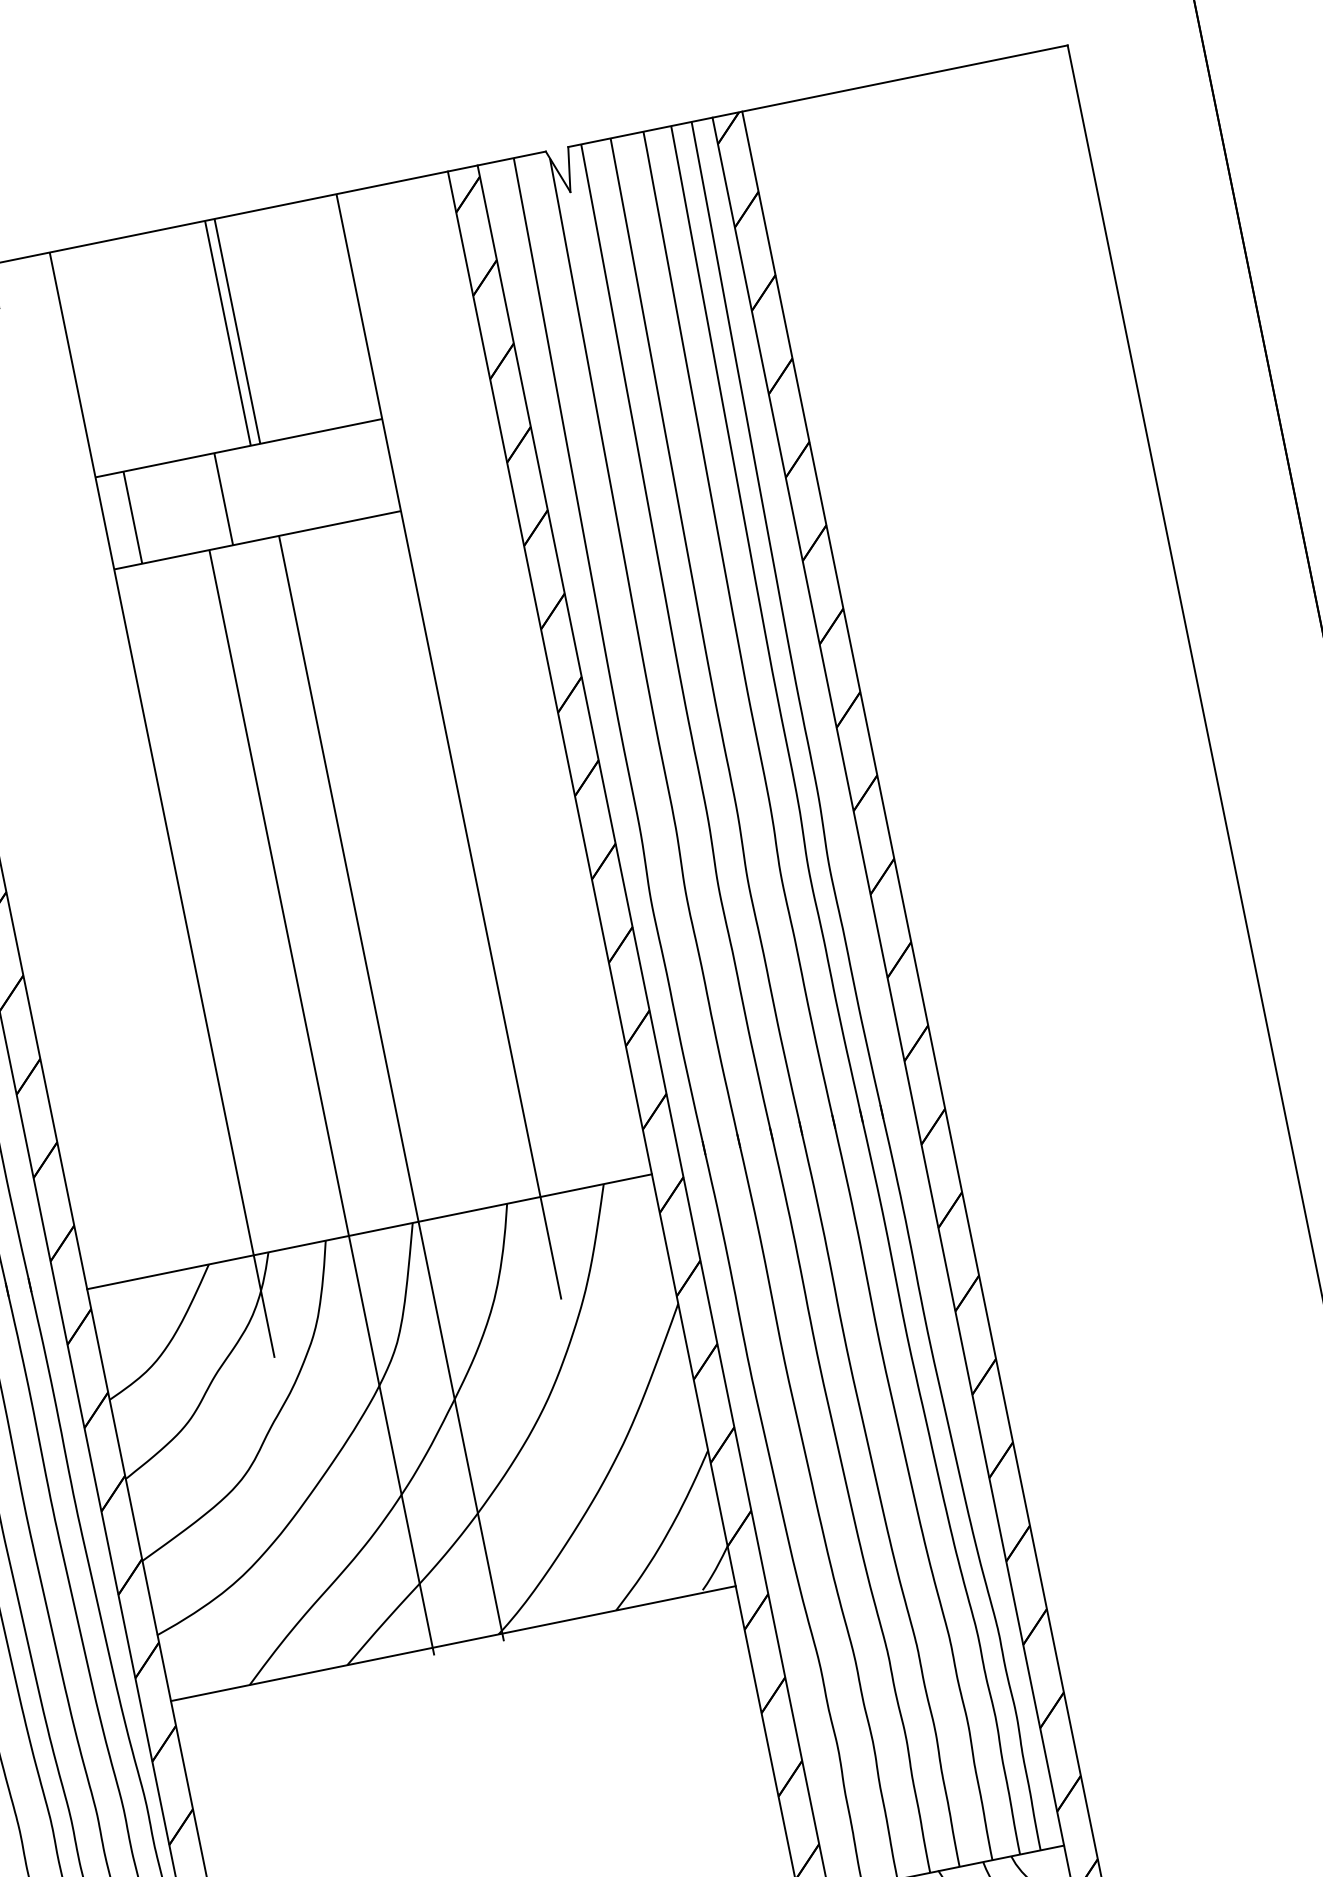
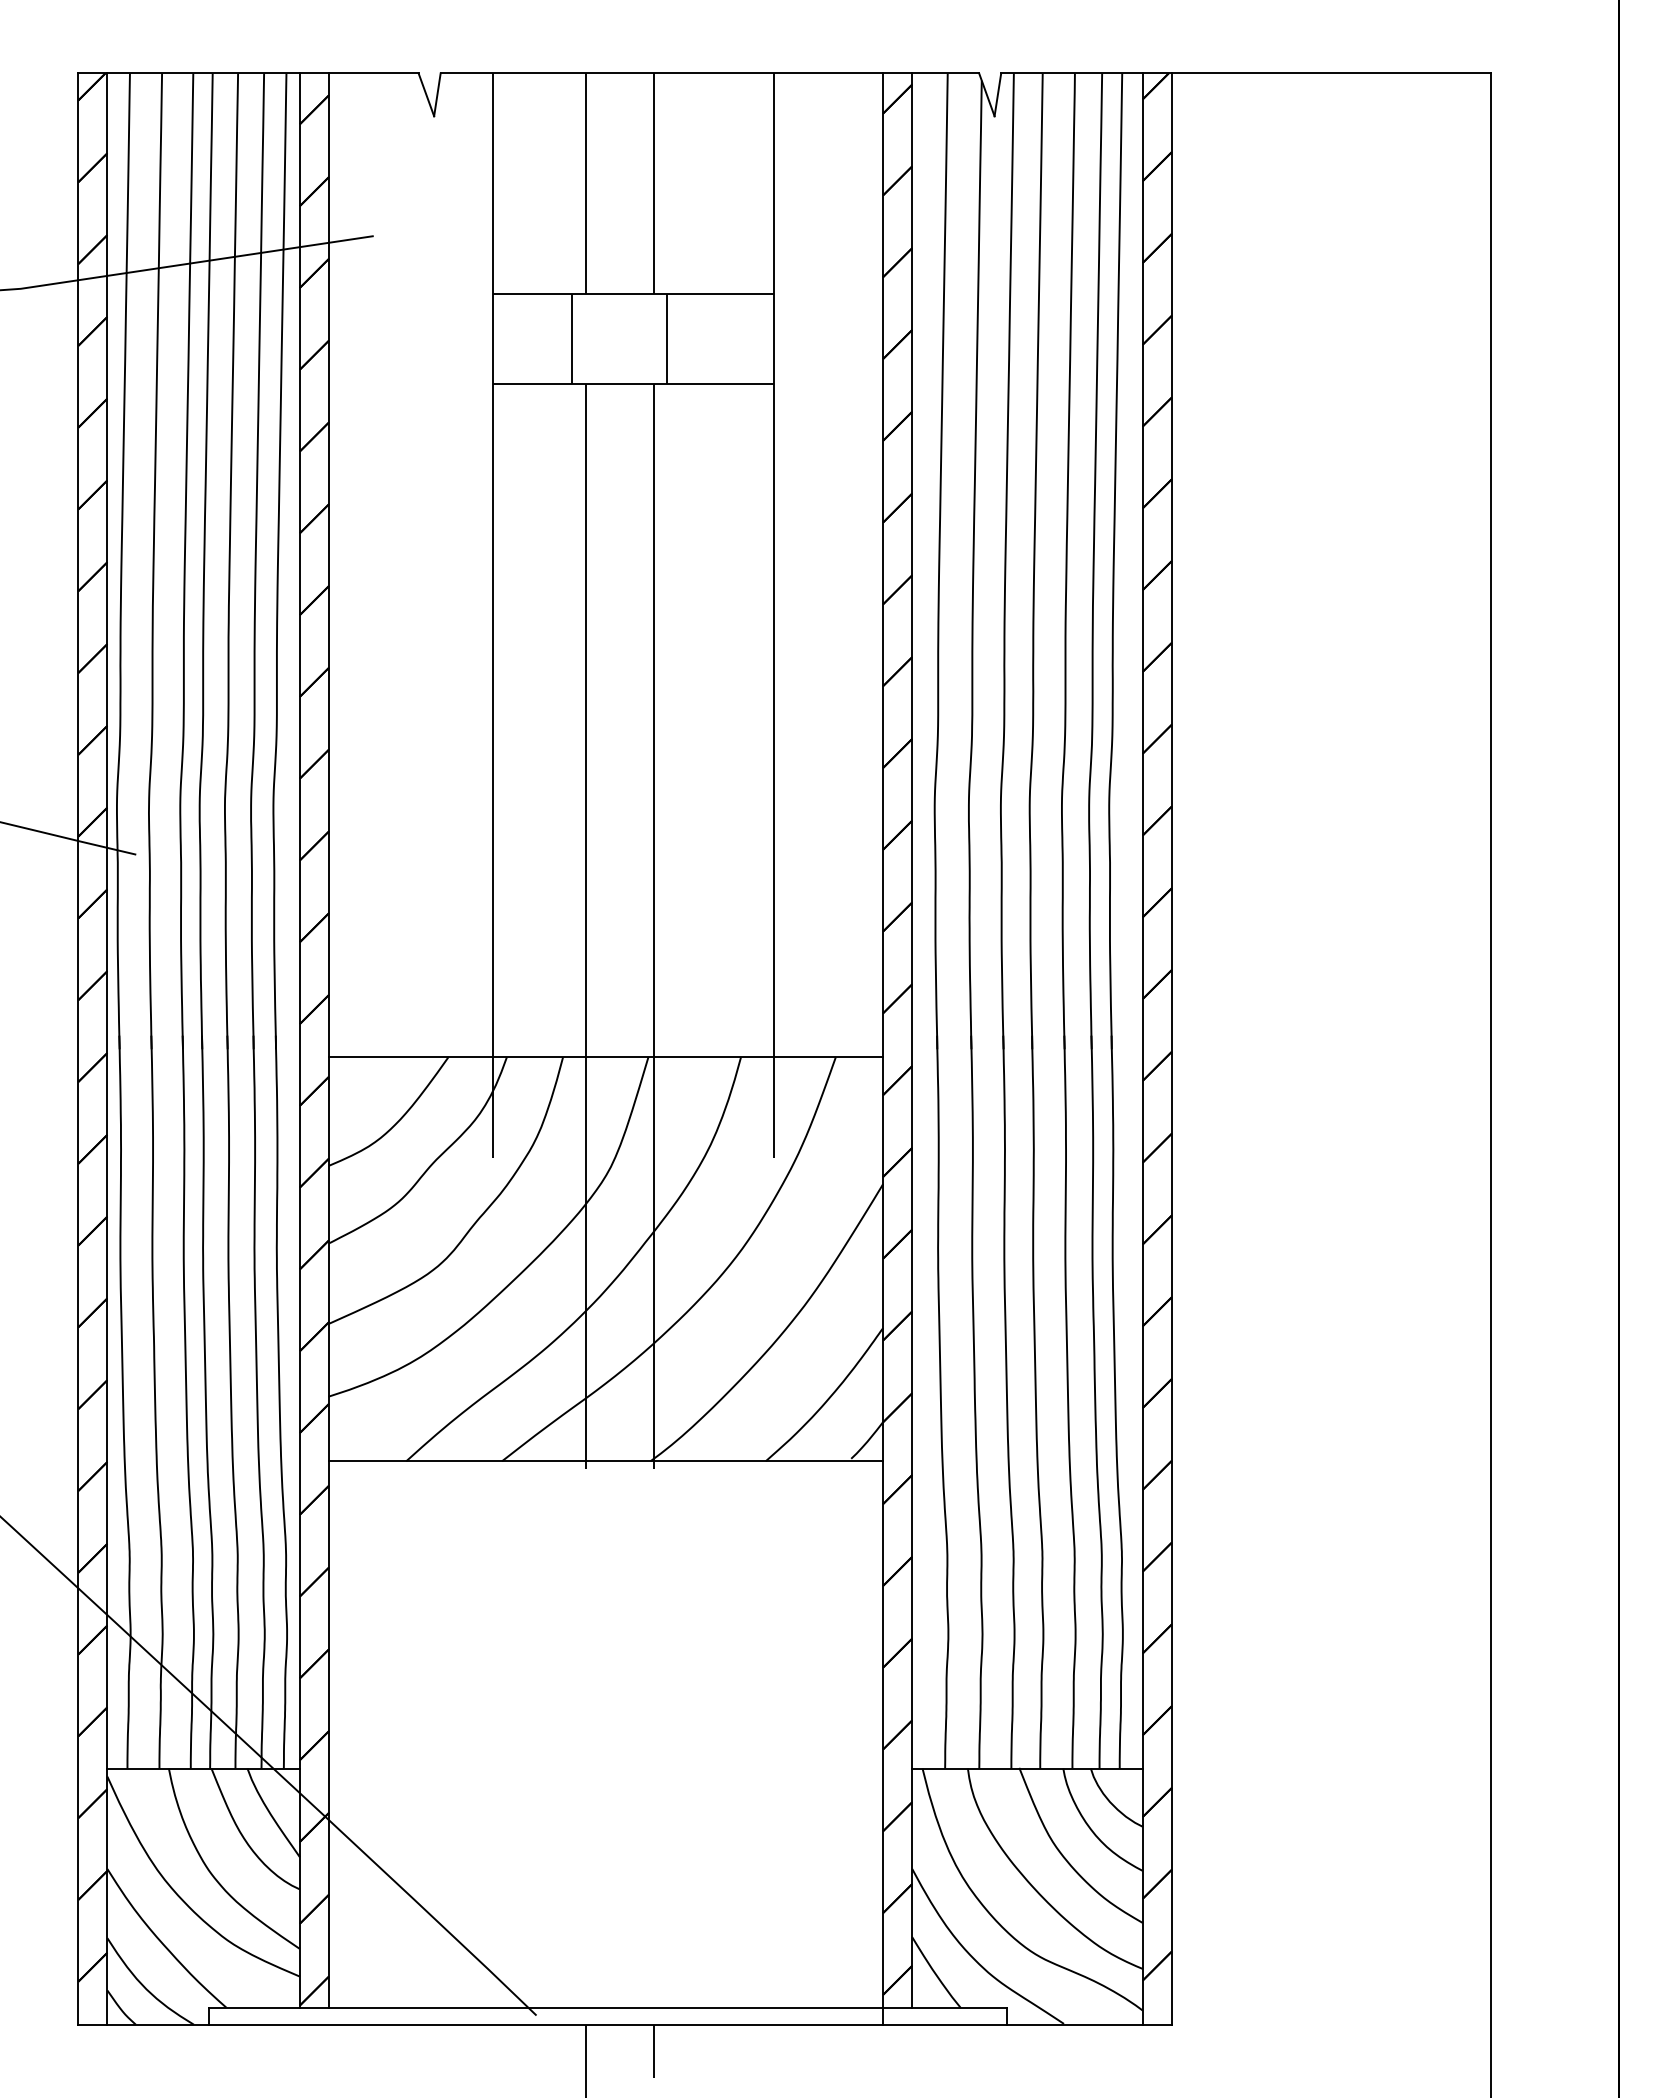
line: (227, 333) -> (585, 183), moved
line: (224, 499) -> (667, 339), moved
line: (132, 518) -> (571, 339), moved

